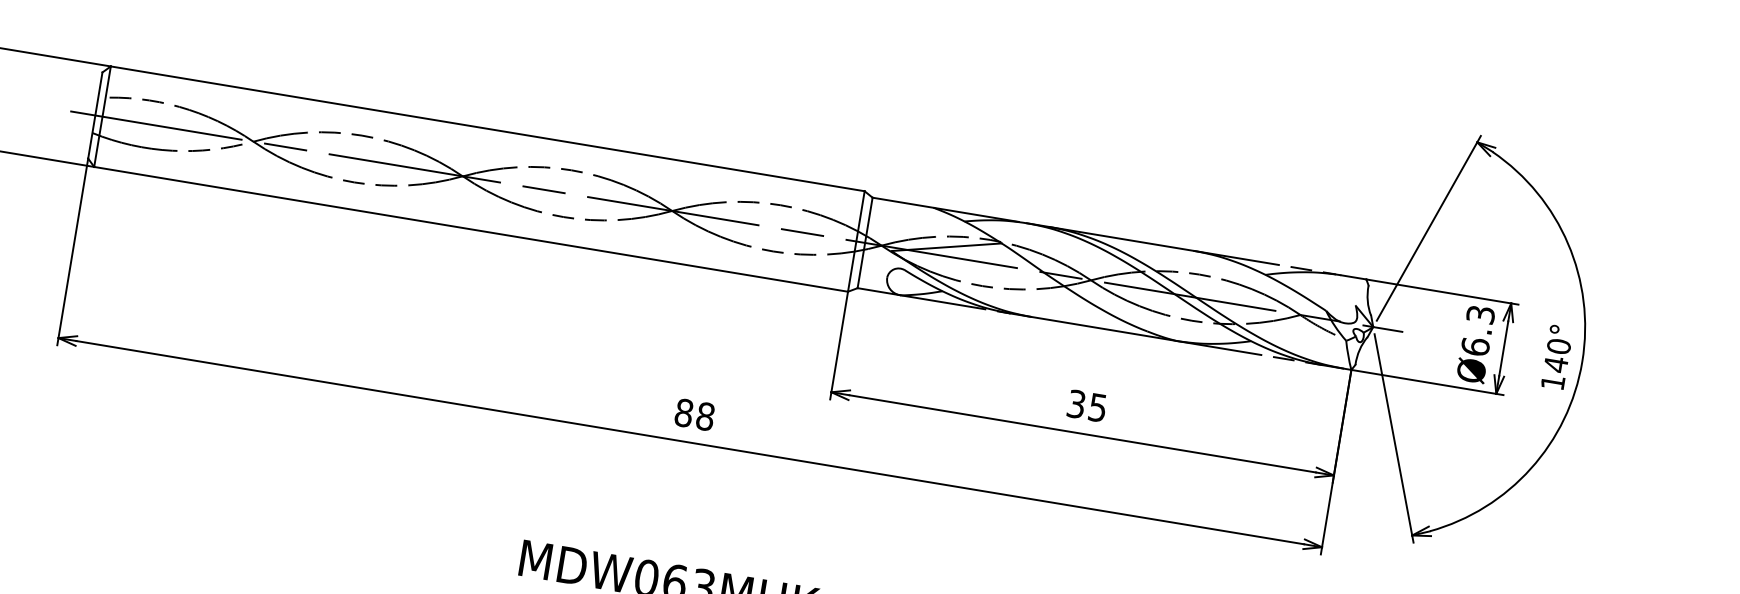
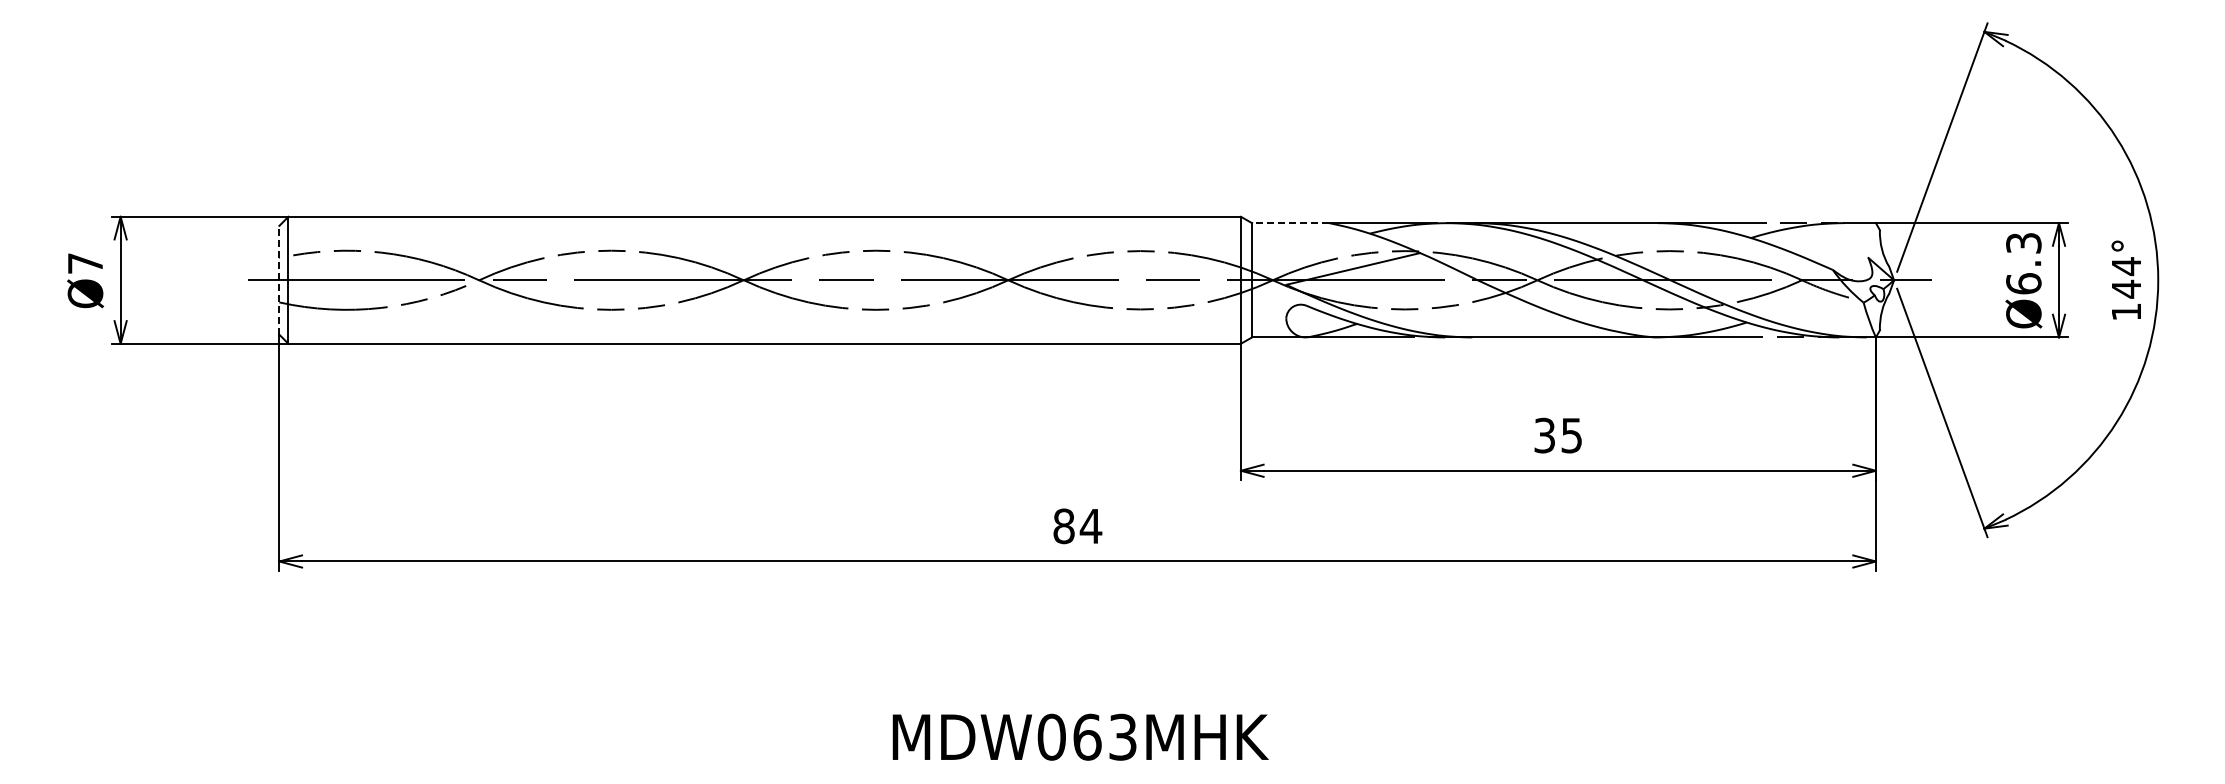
line: (95, 114) -> (279, 279), solid -> dashed
line: (903, 203) -> (1290, 223), solid -> dashed
text: (1559, 346) -> (2126, 266), 140° -> 144°
text: (705, 416) -> (1090, 526), 88 -> 84

